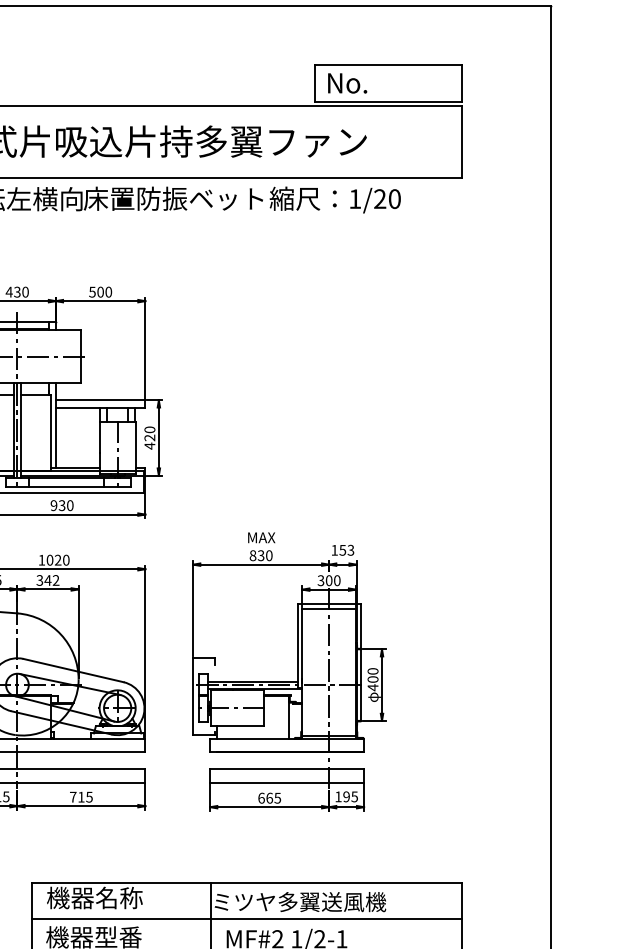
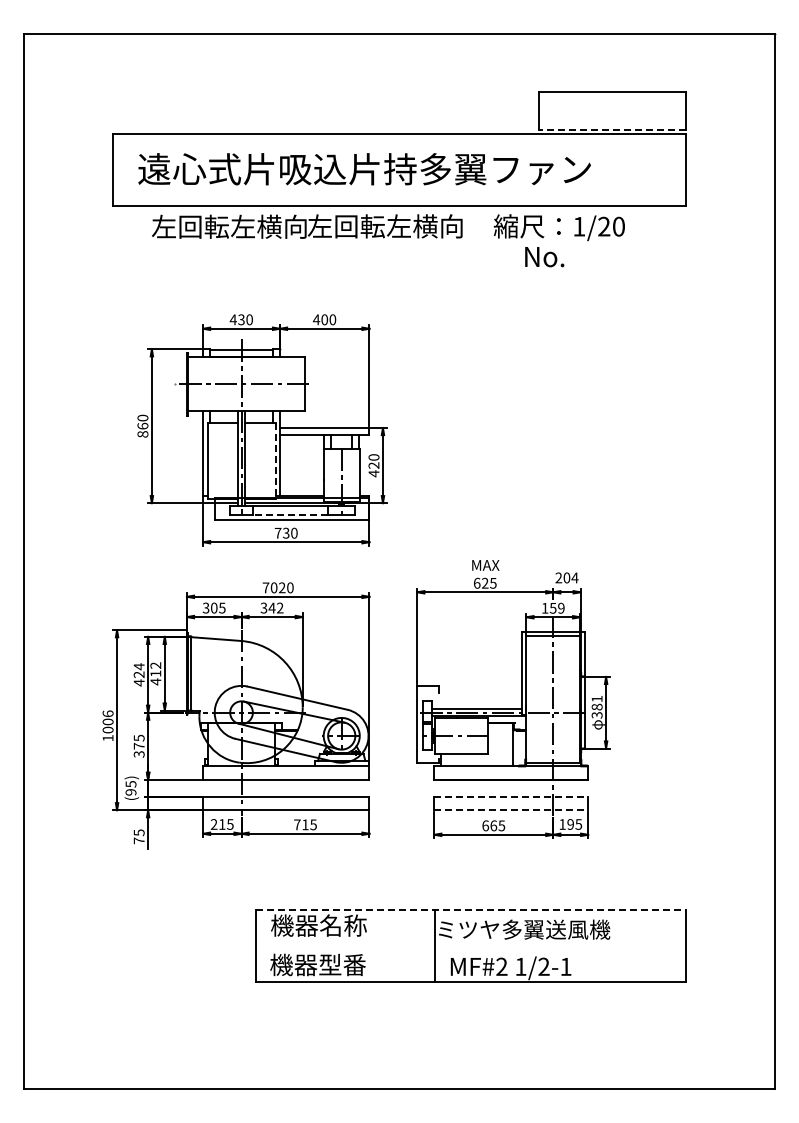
text: (347, 83) -> (544, 257), moved
line: (388, 101) -> (612, 129), solid -> dashed
text: (173, 198) -> (397, 226), 床置防振ベット -> 左回転左横向
text: (92, 291) -> (316, 319), 500 -> 400
line: (51, 433) -> (275, 461), solid -> dashed
line: (66, 486) -> (290, 514), solid -> dashed
text: (53, 504) -> (277, 532), 930 -> 730
text: (342, 549) -> (566, 577), 153 -> 204
text: (260, 554) -> (484, 582), 830 -> 625
text: (41, 559) -> (265, 587), 1020 -> 7020
text: (328, 579) -> (552, 607), 300 -> 159
text: (372, 678) -> (596, 706), 400 -> 381
line: (287, 768) -> (511, 796), solid -> dashed
line: (287, 782) -> (511, 810), solid -> dashed
line: (247, 882) -> (471, 910), solid -> dashed
line: (246, 918) -> (470, 946), removed

